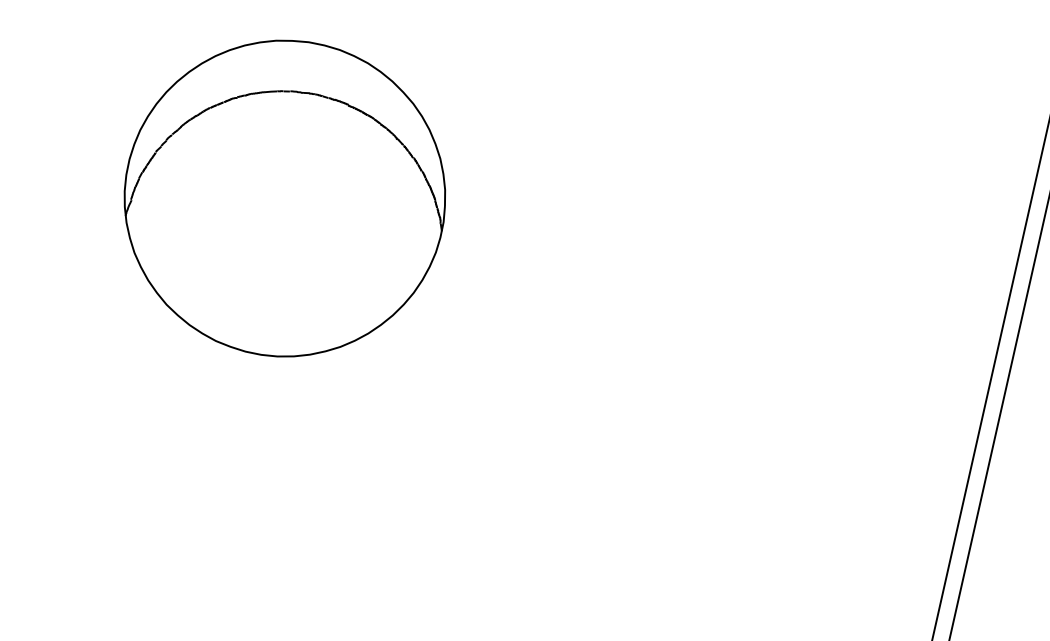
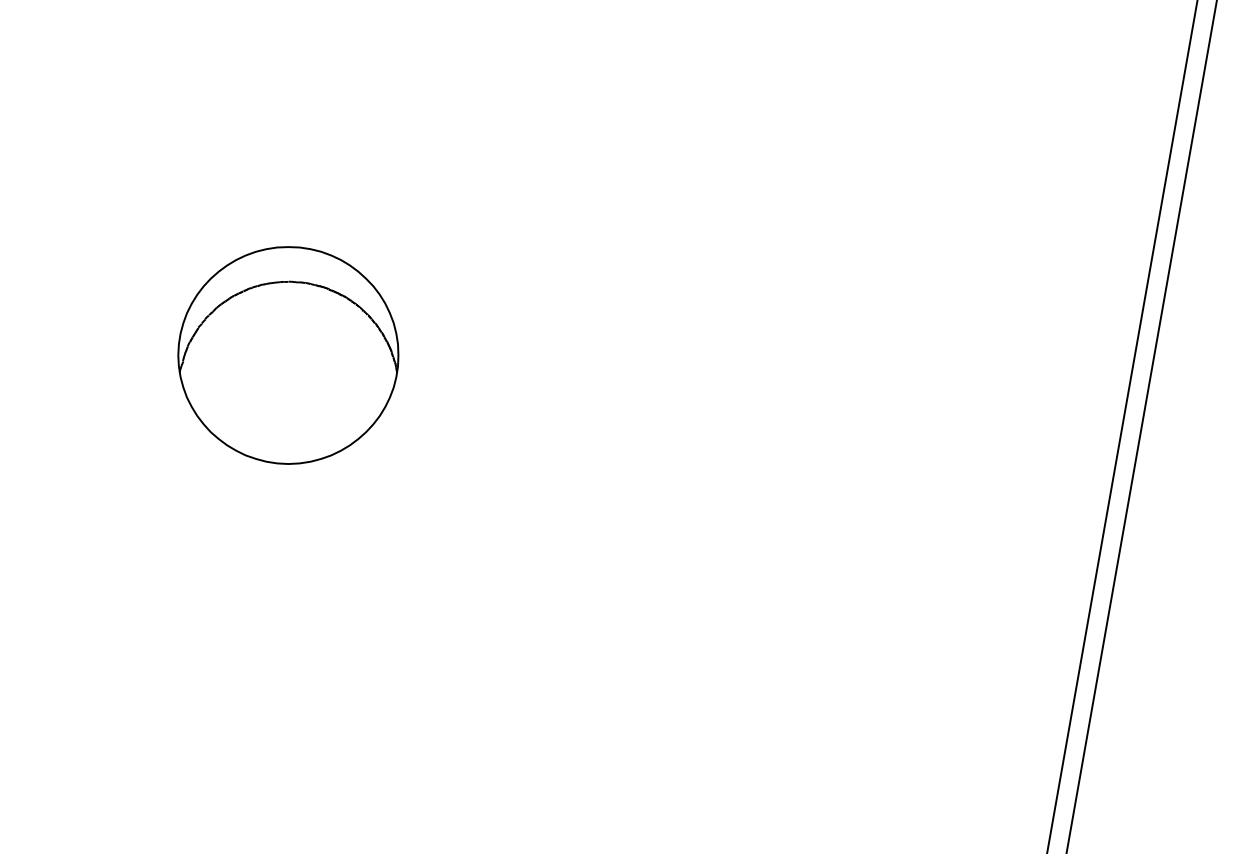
part: (285, 198) -> (288, 355), size x0.6

